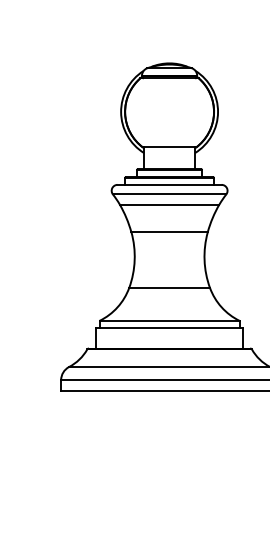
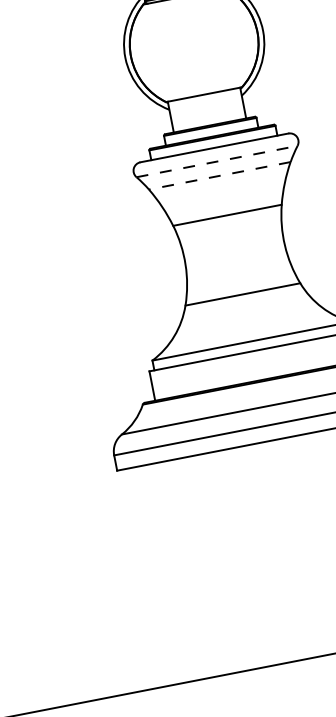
line: (169, 194) -> (216, 161), solid -> dashed
line: (169, 204) -> (219, 175), solid -> dashed

